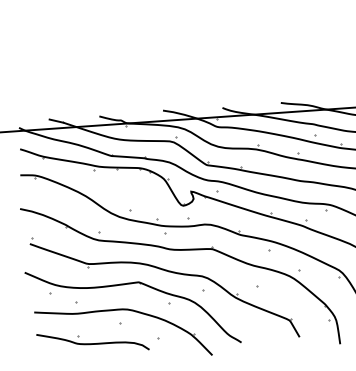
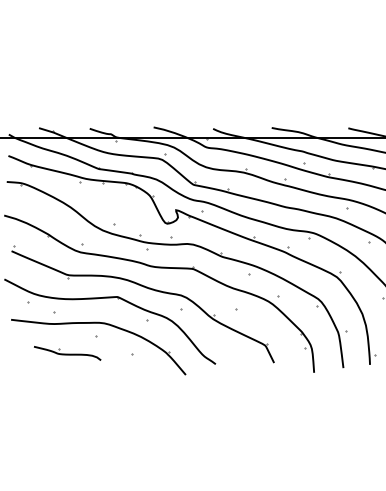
part: (92, 342) -> (67, 353), size x0.6

